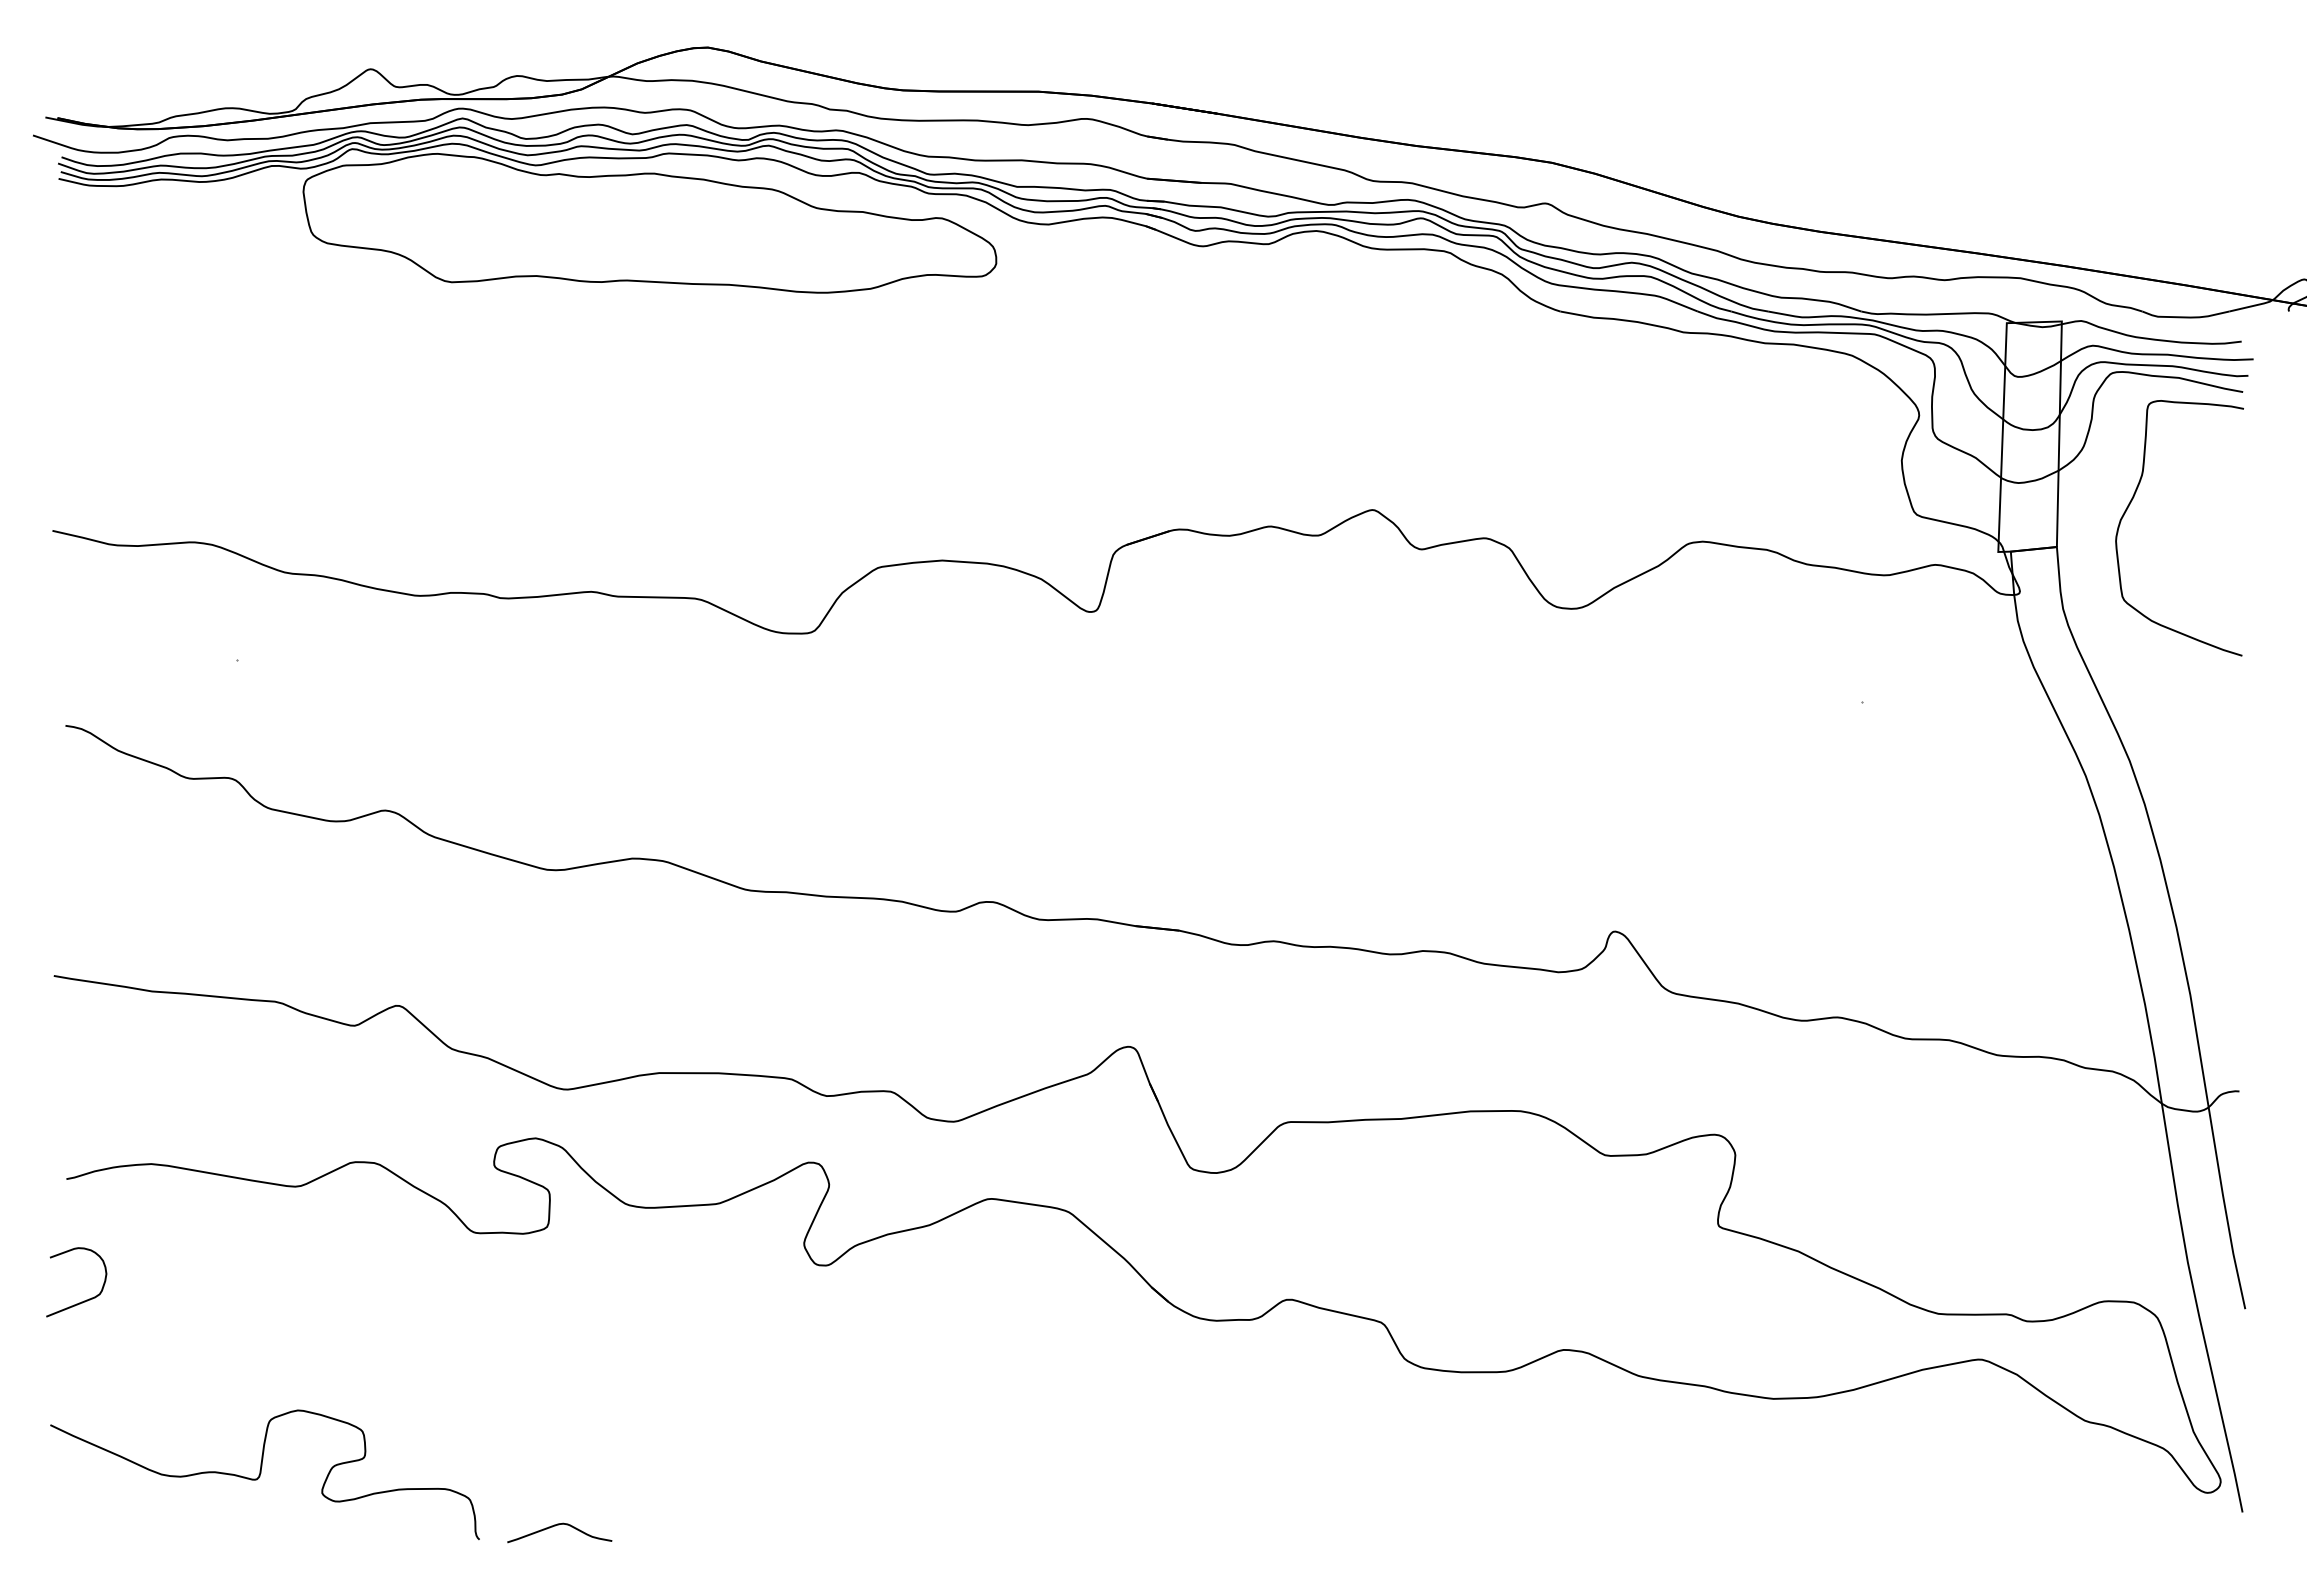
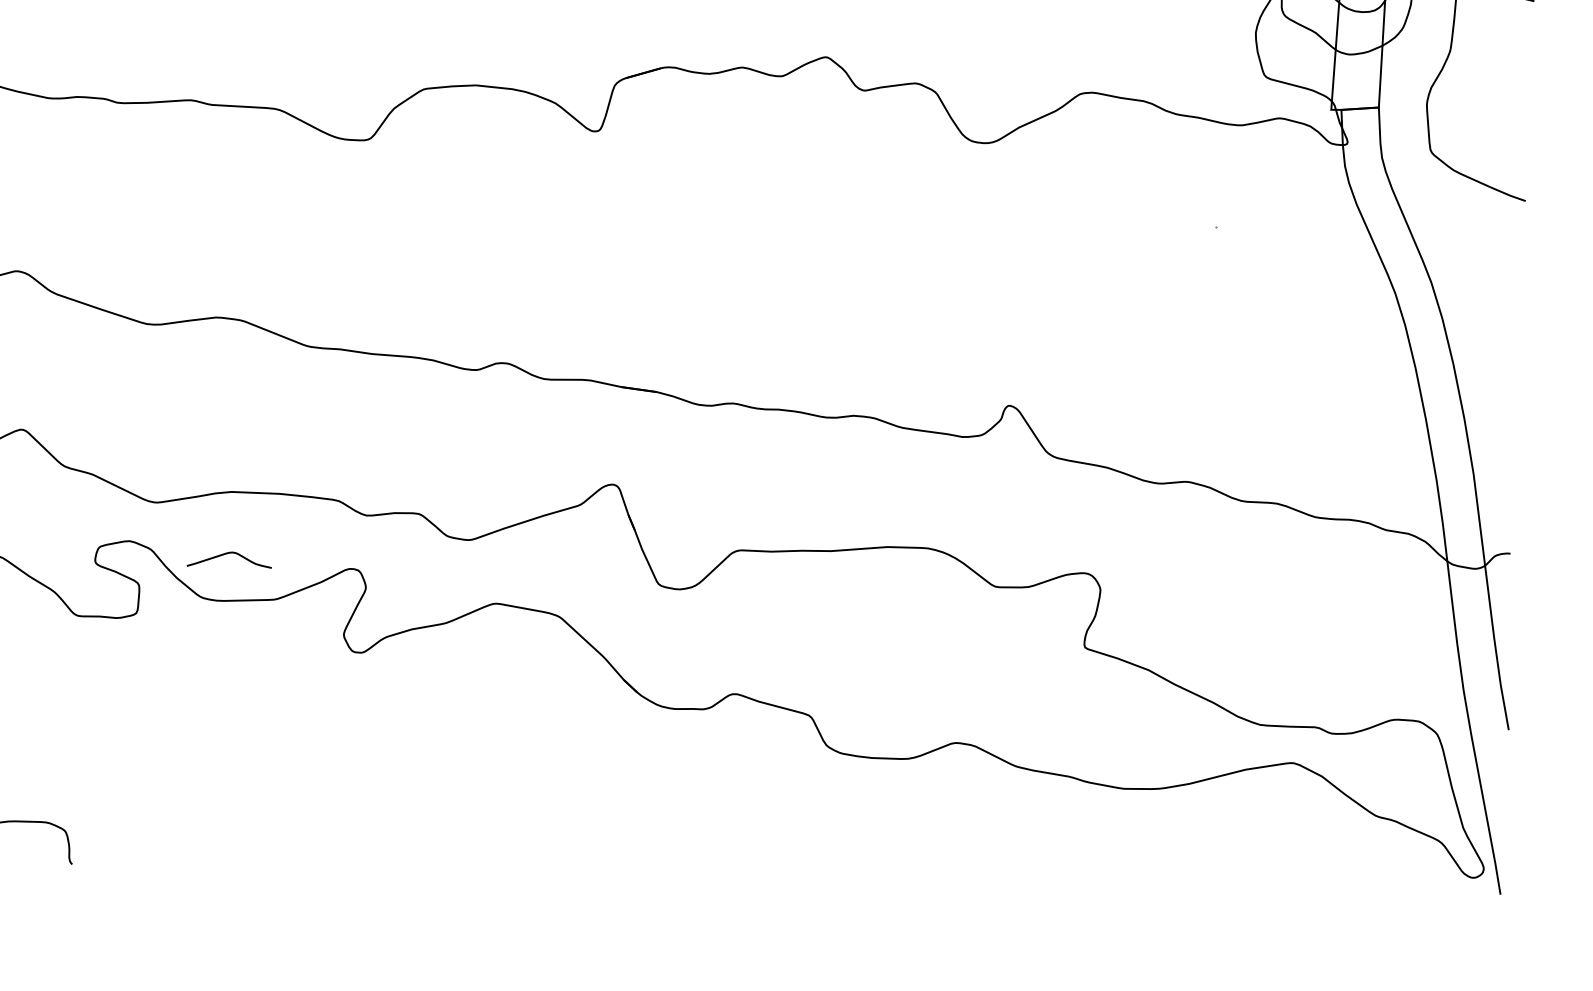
curve: (559, 1525) -> (229, 553), moved

